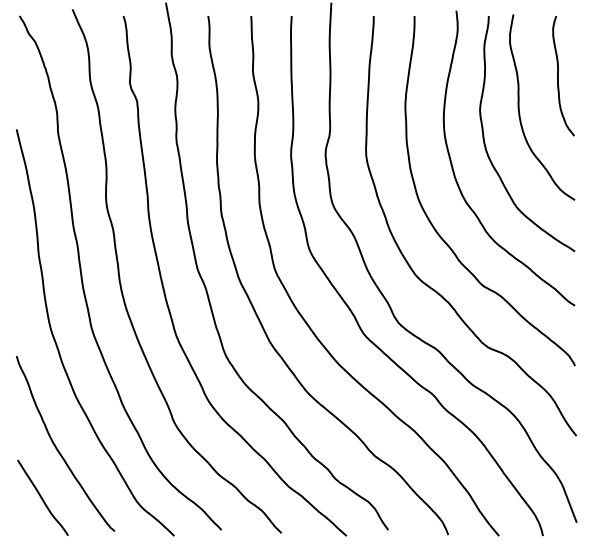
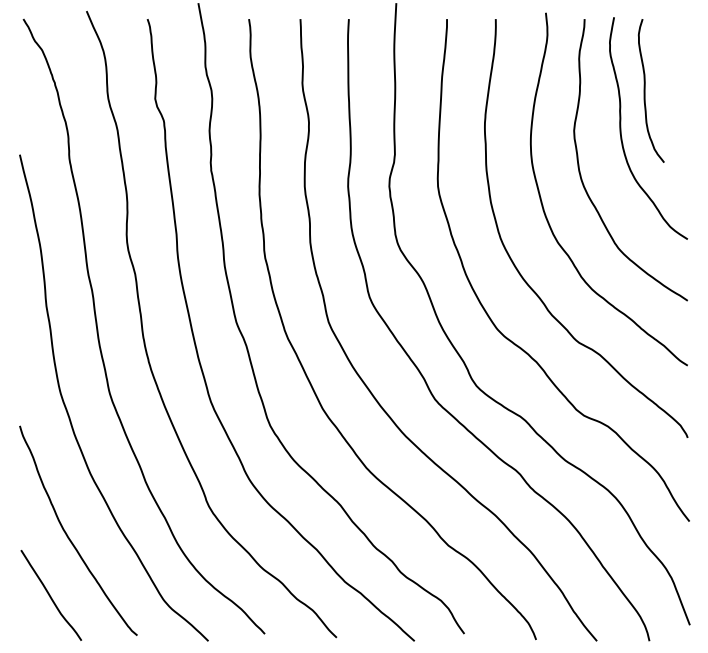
curve: (558, 75) -> (645, 90), moved

